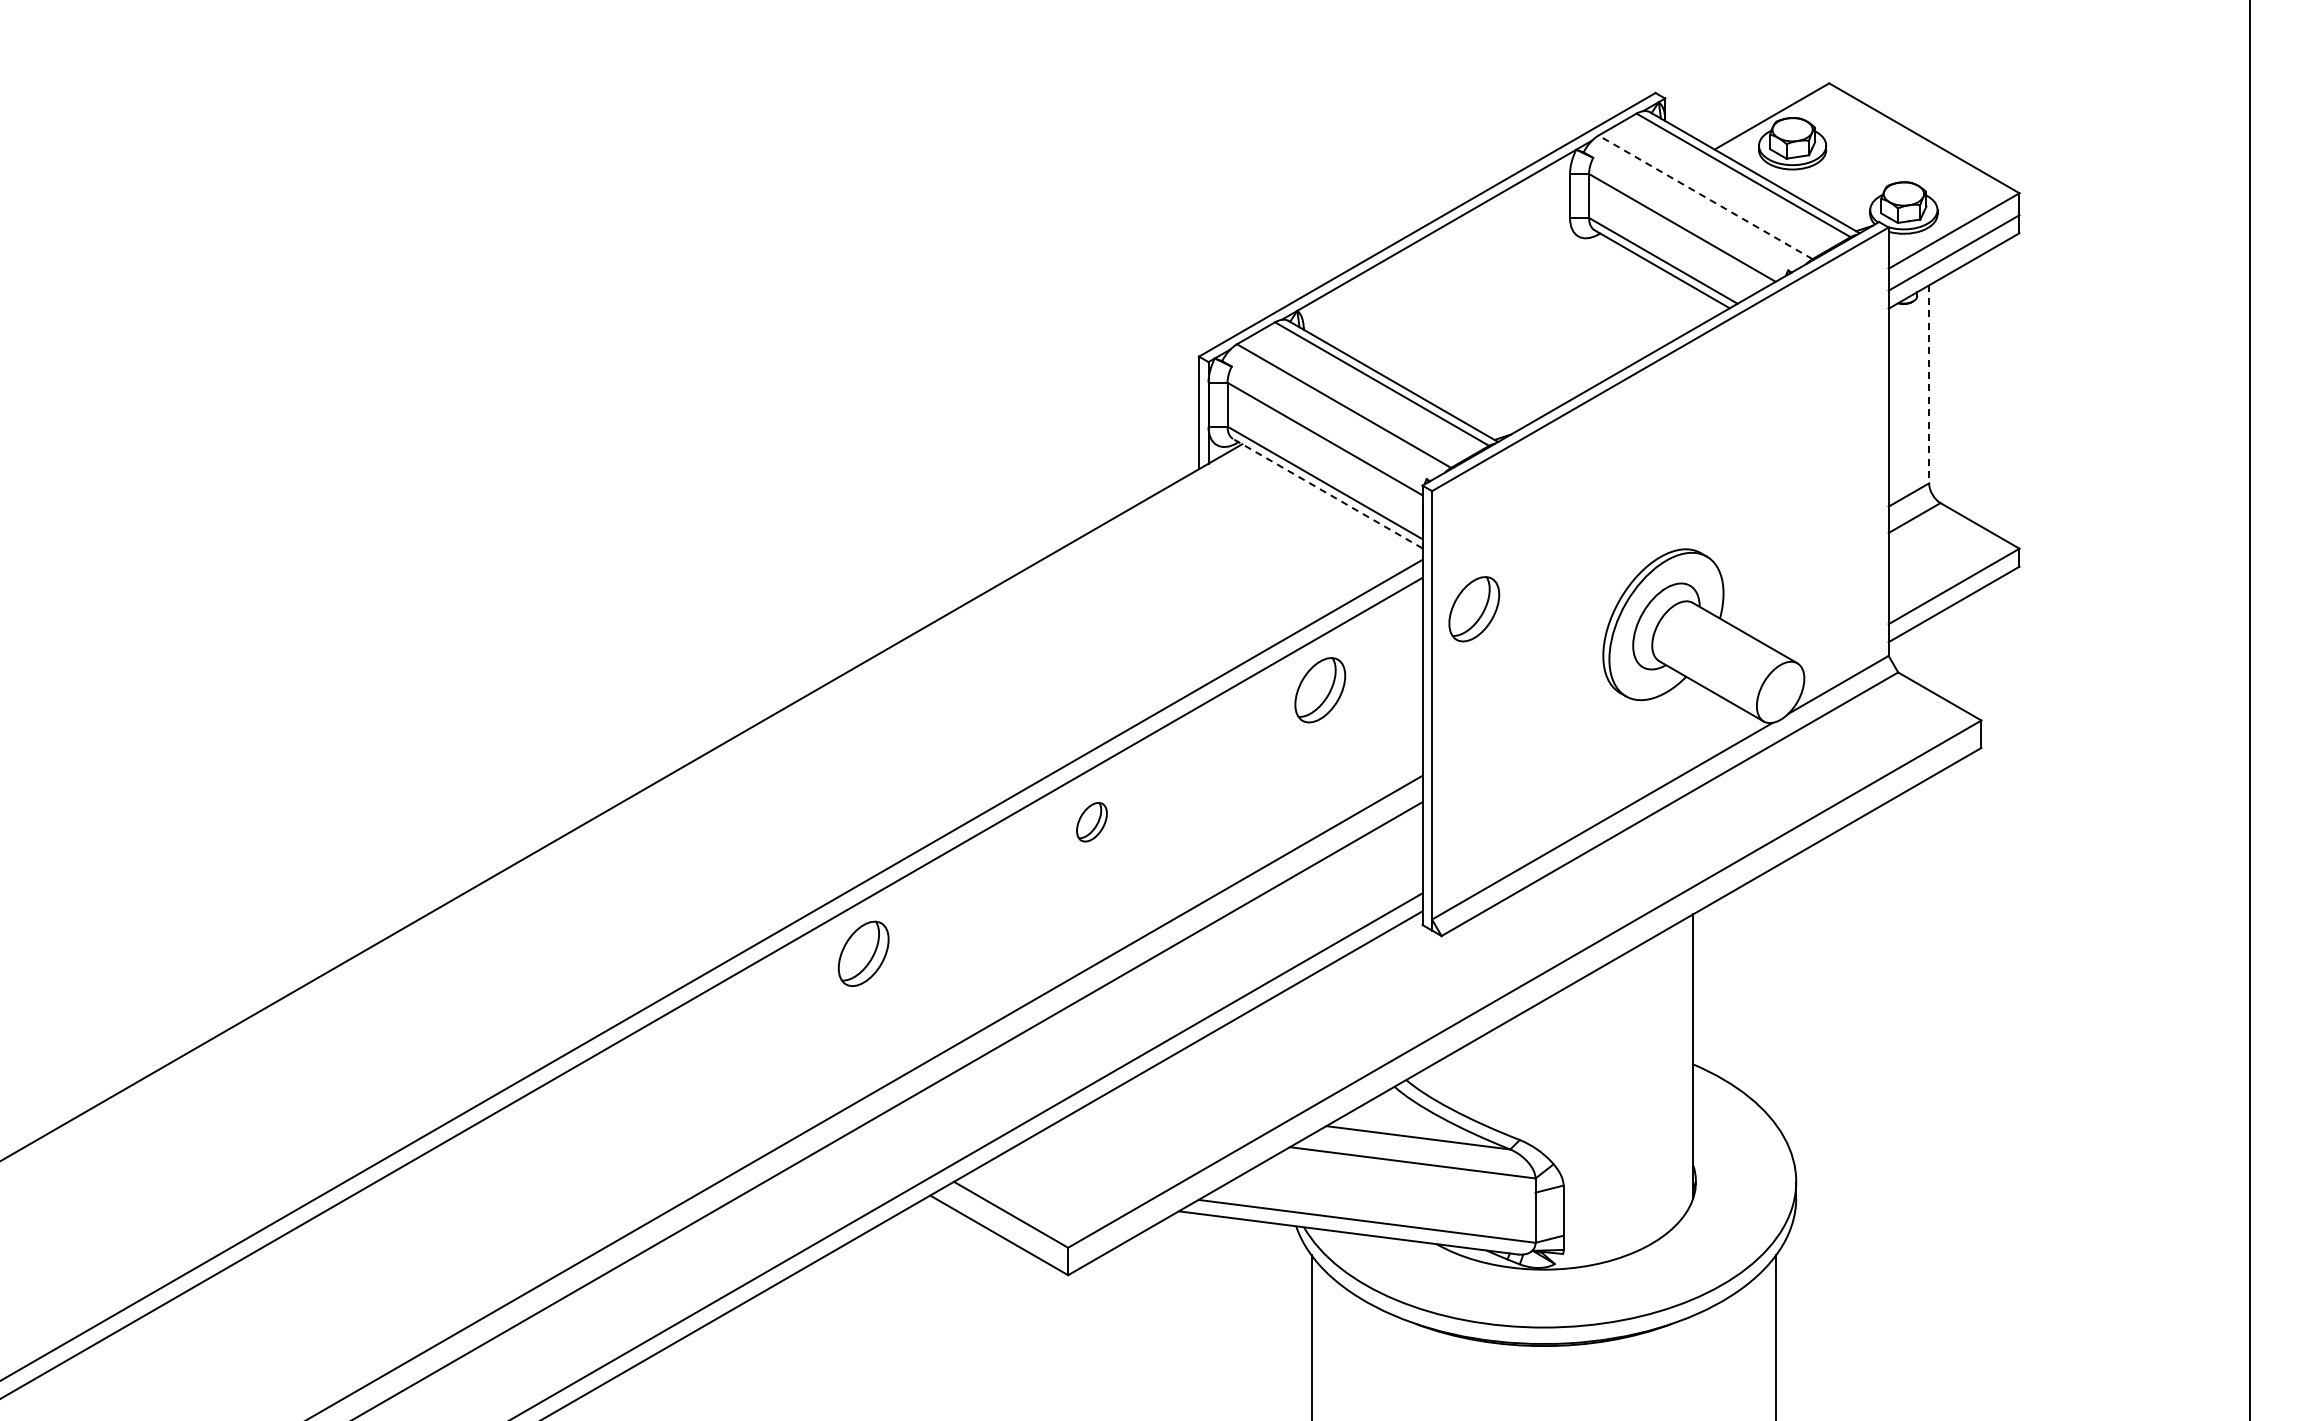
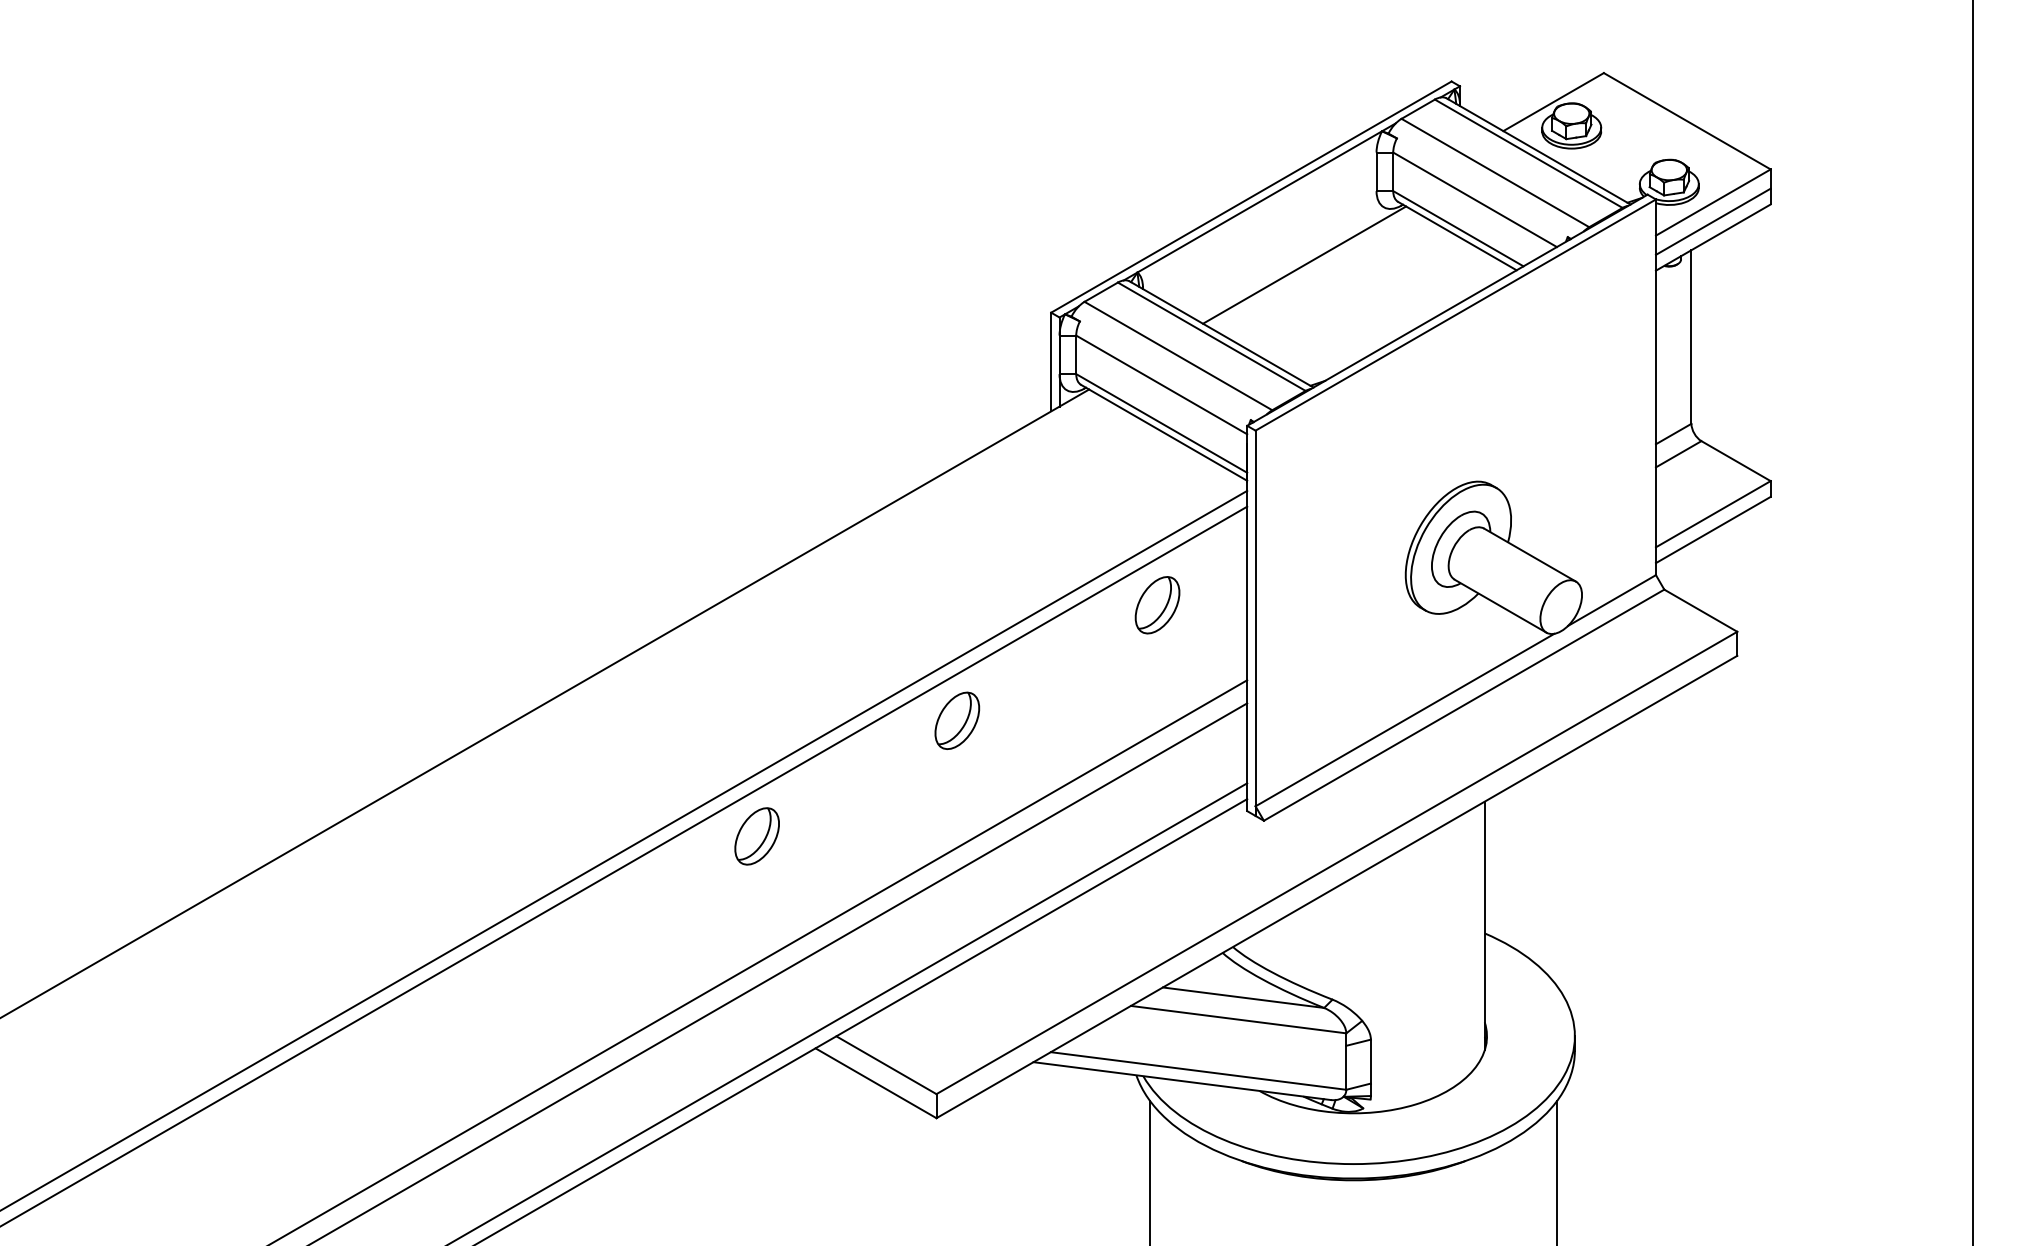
line: (1705, 197) -> (1495, 173), dashed -> solid
line: (1487, 302) -> (1304, 265), added
line: (1929, 384) -> (1691, 337), dashed -> solid
line: (1327, 493) -> (1163, 432), dashed -> solid
part: (1474, 609) -> (1292, 534), removed
part: (1091, 822) -> (956, 721), size x1.67

